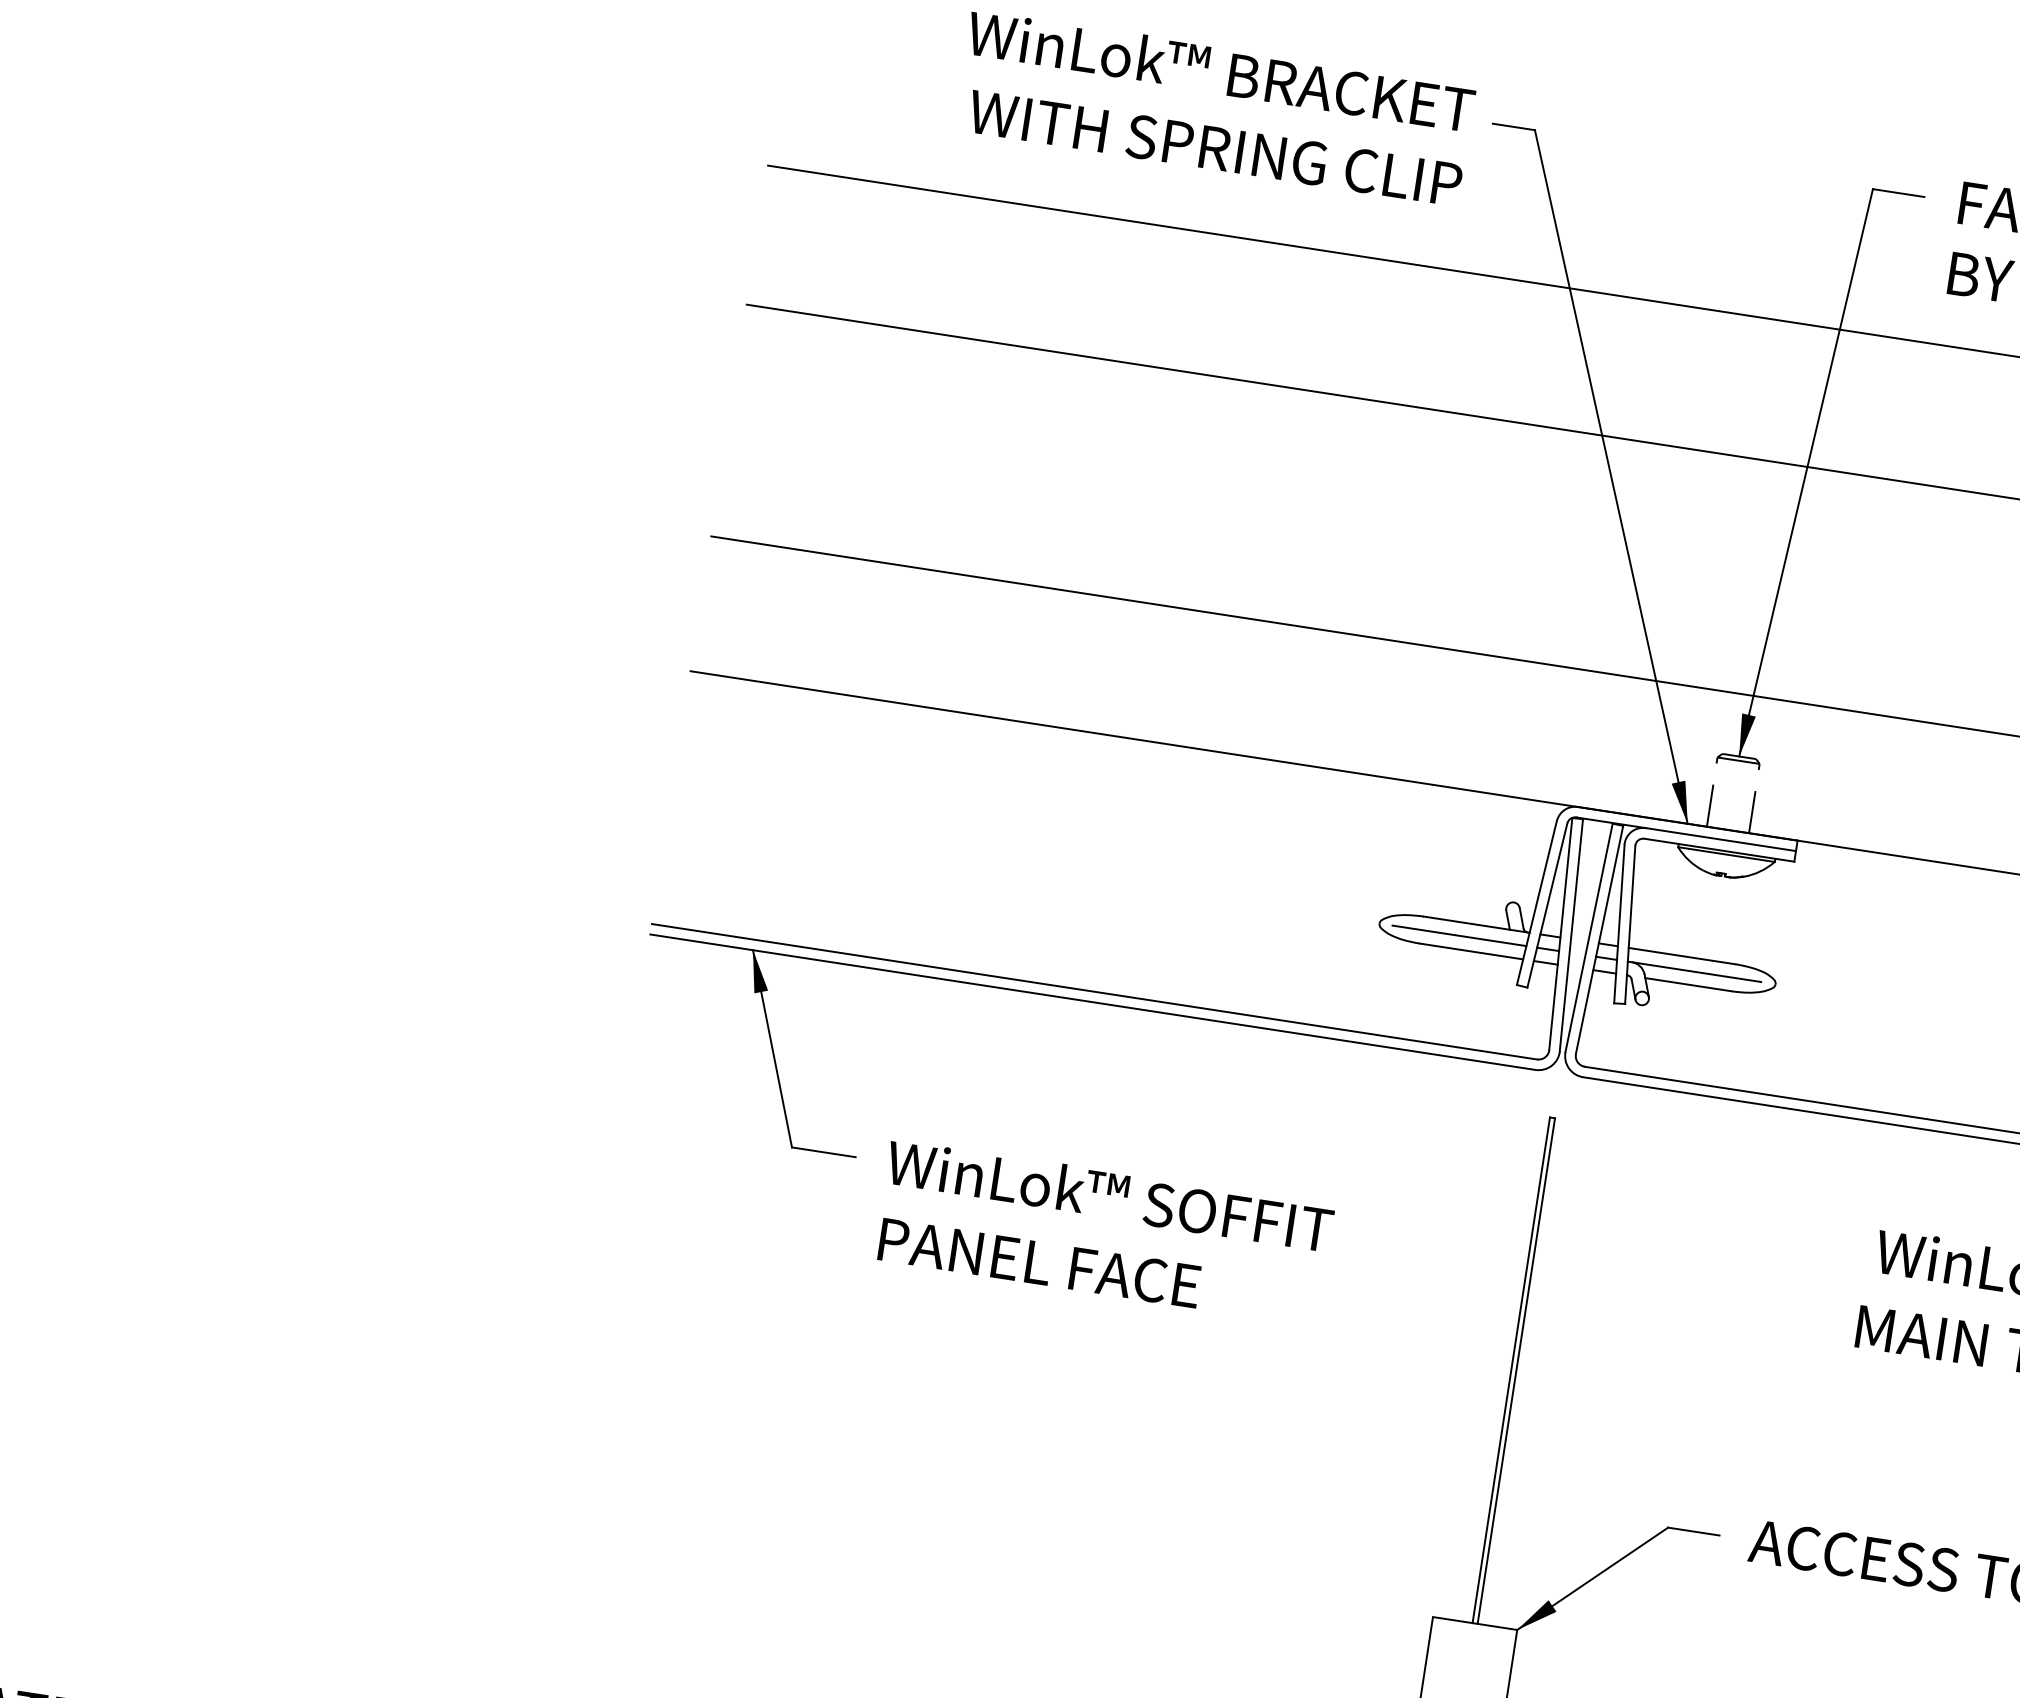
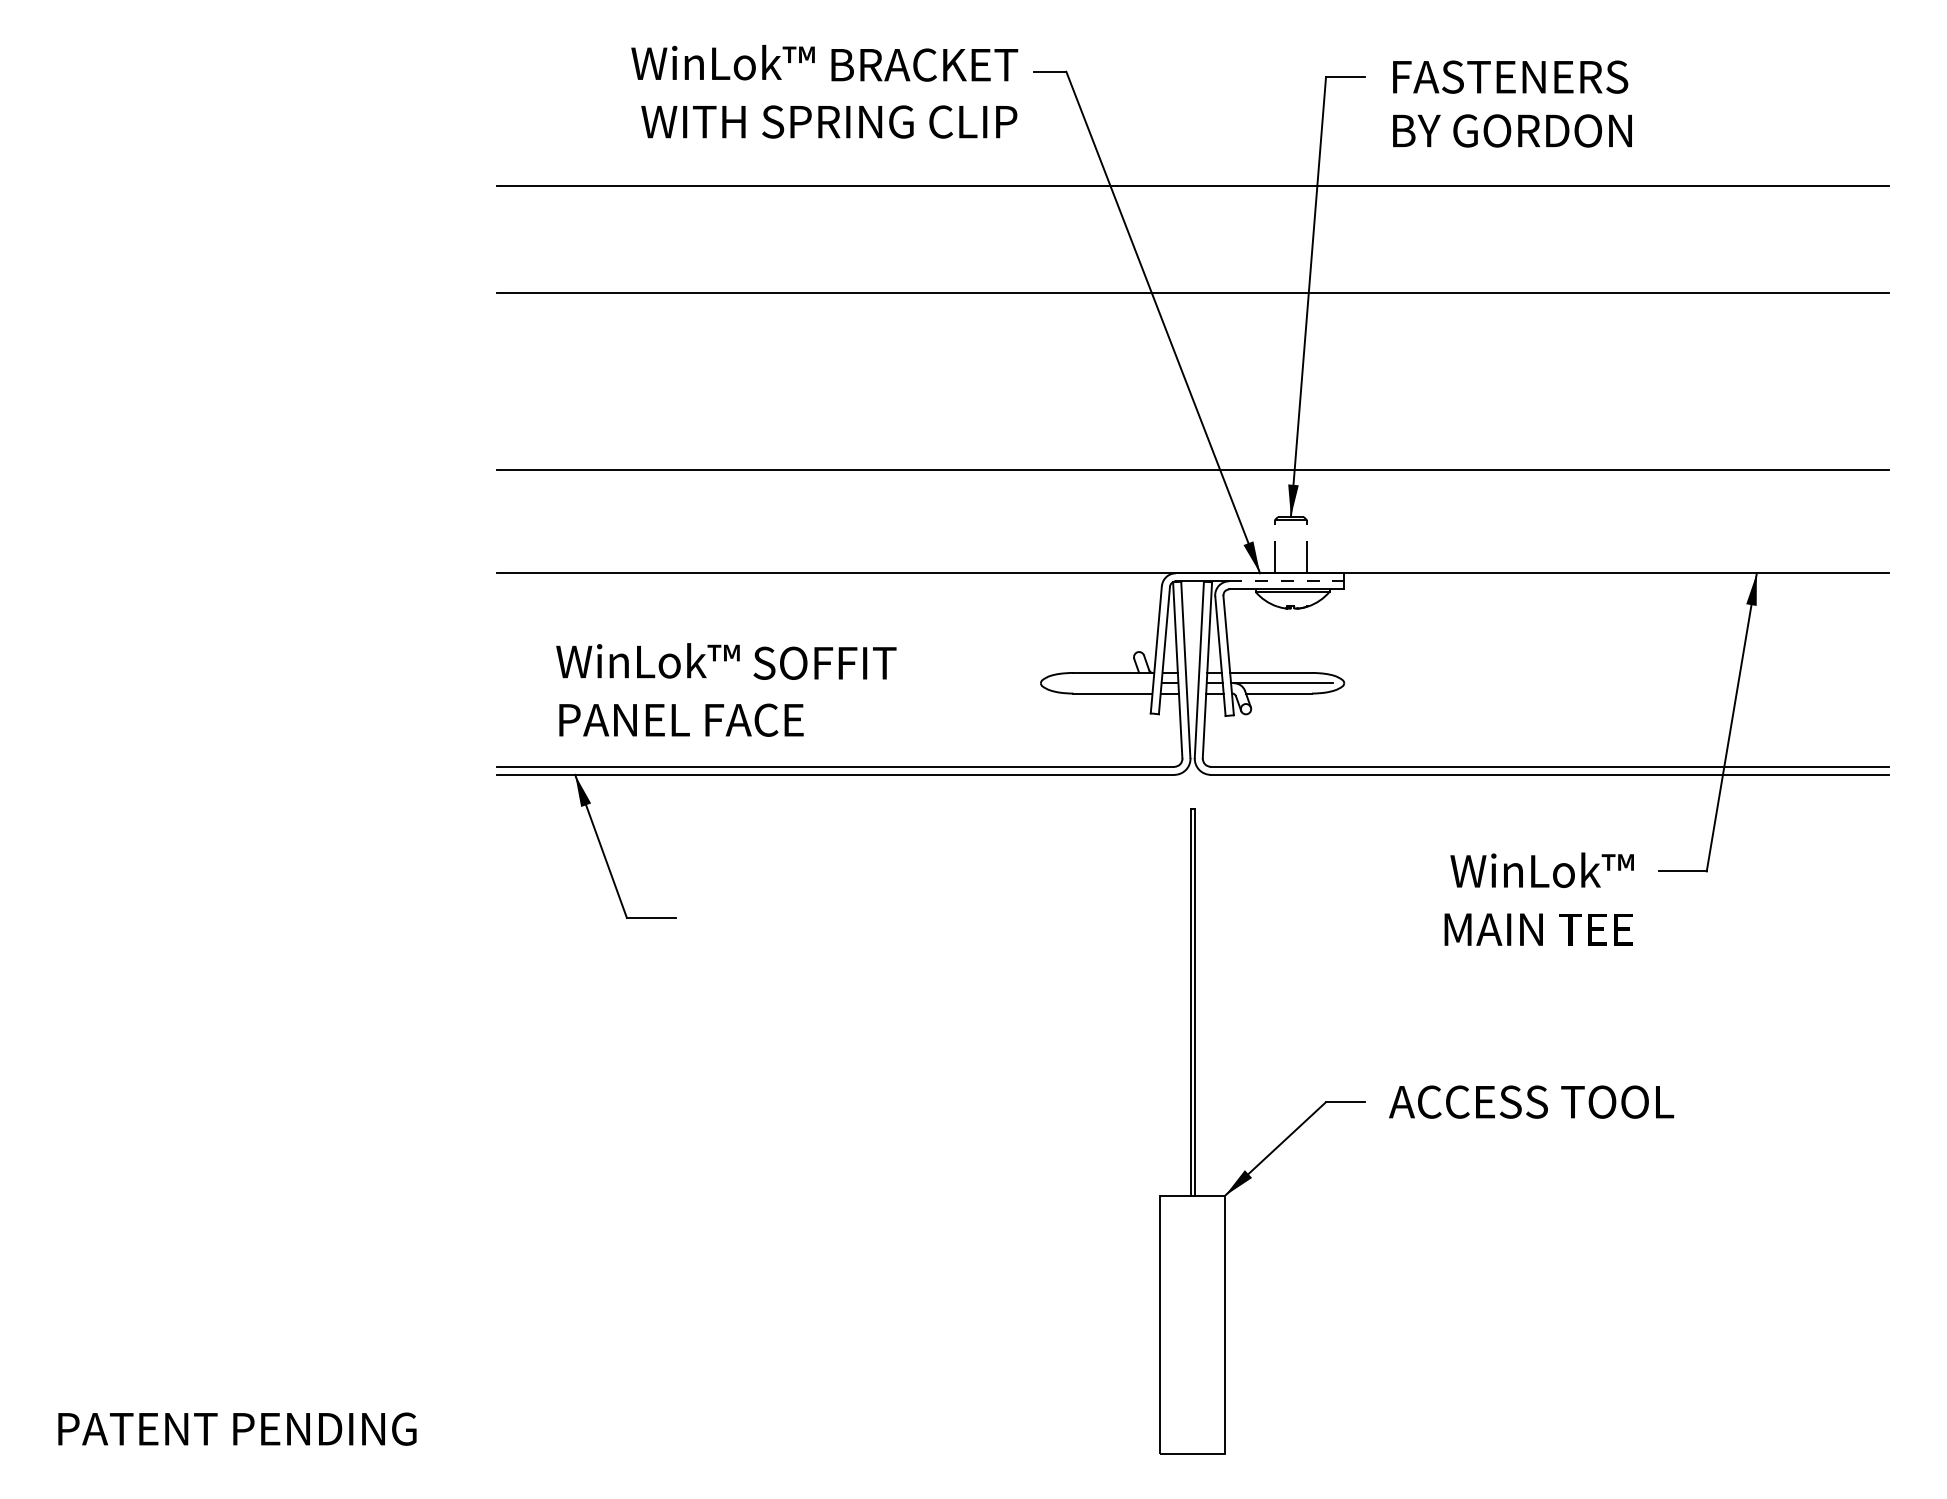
line: (1721, 839) -> (1287, 581), solid -> dashed
line: (1458, 936) -> (1101, 683), removed
text: (1104, 1232) -> (726, 689), moved

